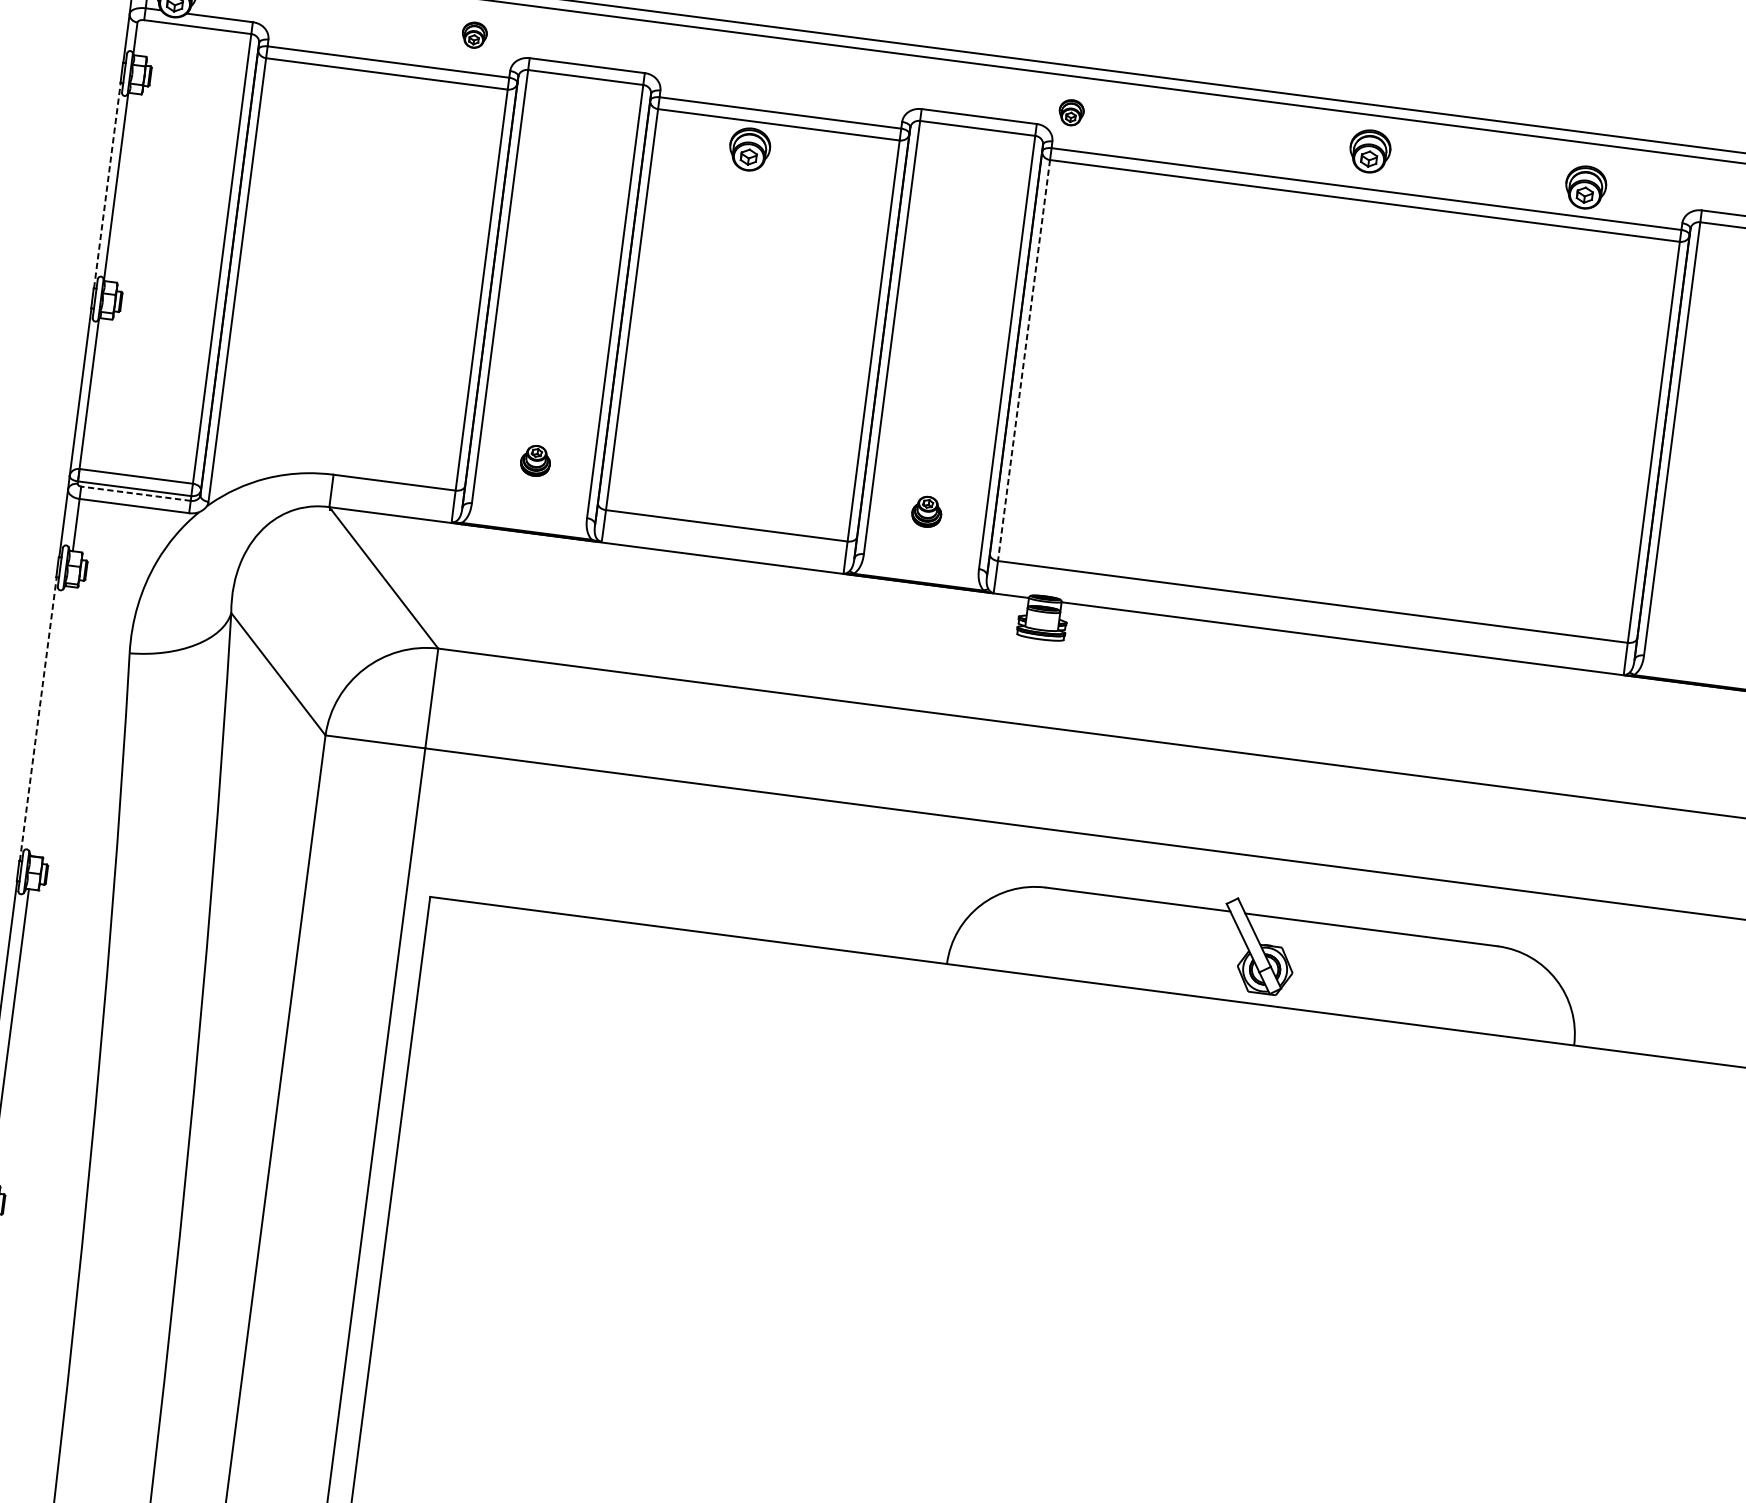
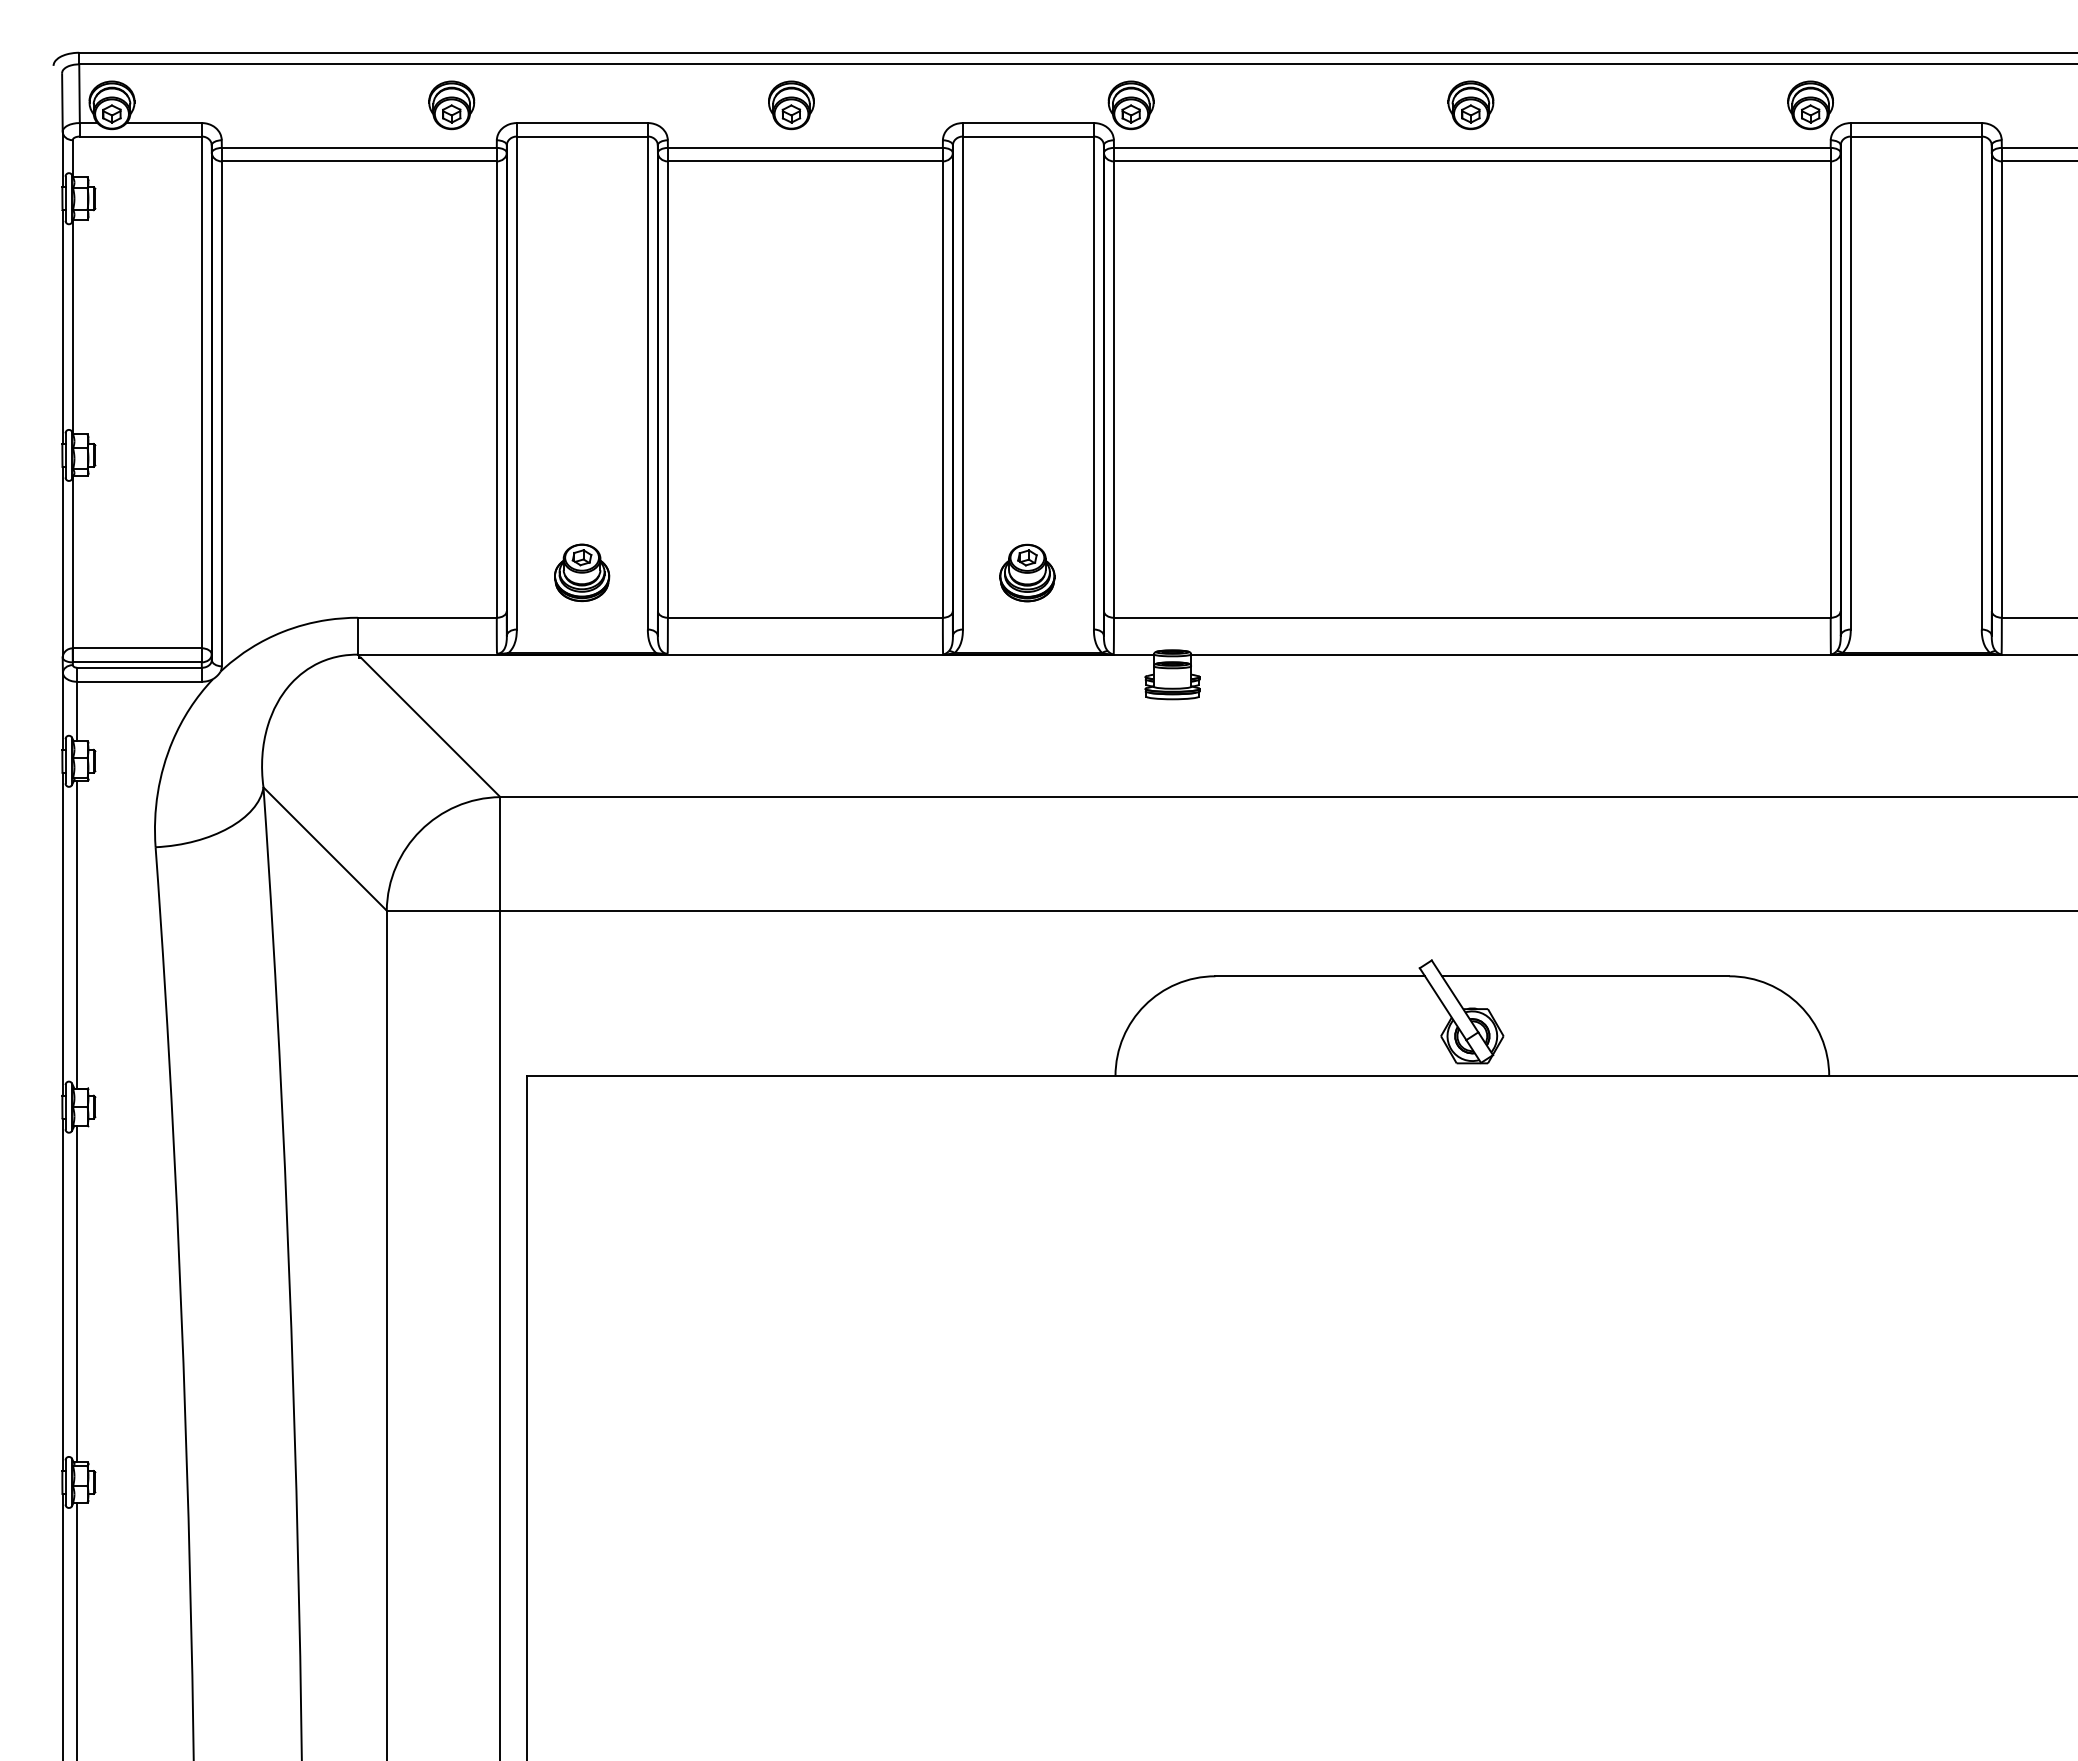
part: (474, 35) -> (451, 105), size x1.67
part: (1070, 112) -> (1130, 105), size x1.67
part: (749, 149) -> (791, 105), moved
line: (107, 185) -> (62, 327), dashed -> solid
part: (1585, 187) -> (1810, 105), moved
line: (1023, 361) -> (1113, 390), dashed -> solid
part: (536, 460) -> (582, 572), size x1.67
line: (136, 493) -> (139, 667), dashed -> solid
part: (927, 511) -> (1027, 572), size x1.67
line: (37, 719) -> (62, 934), dashed -> solid
line: (51, 721) -> (77, 934), added

